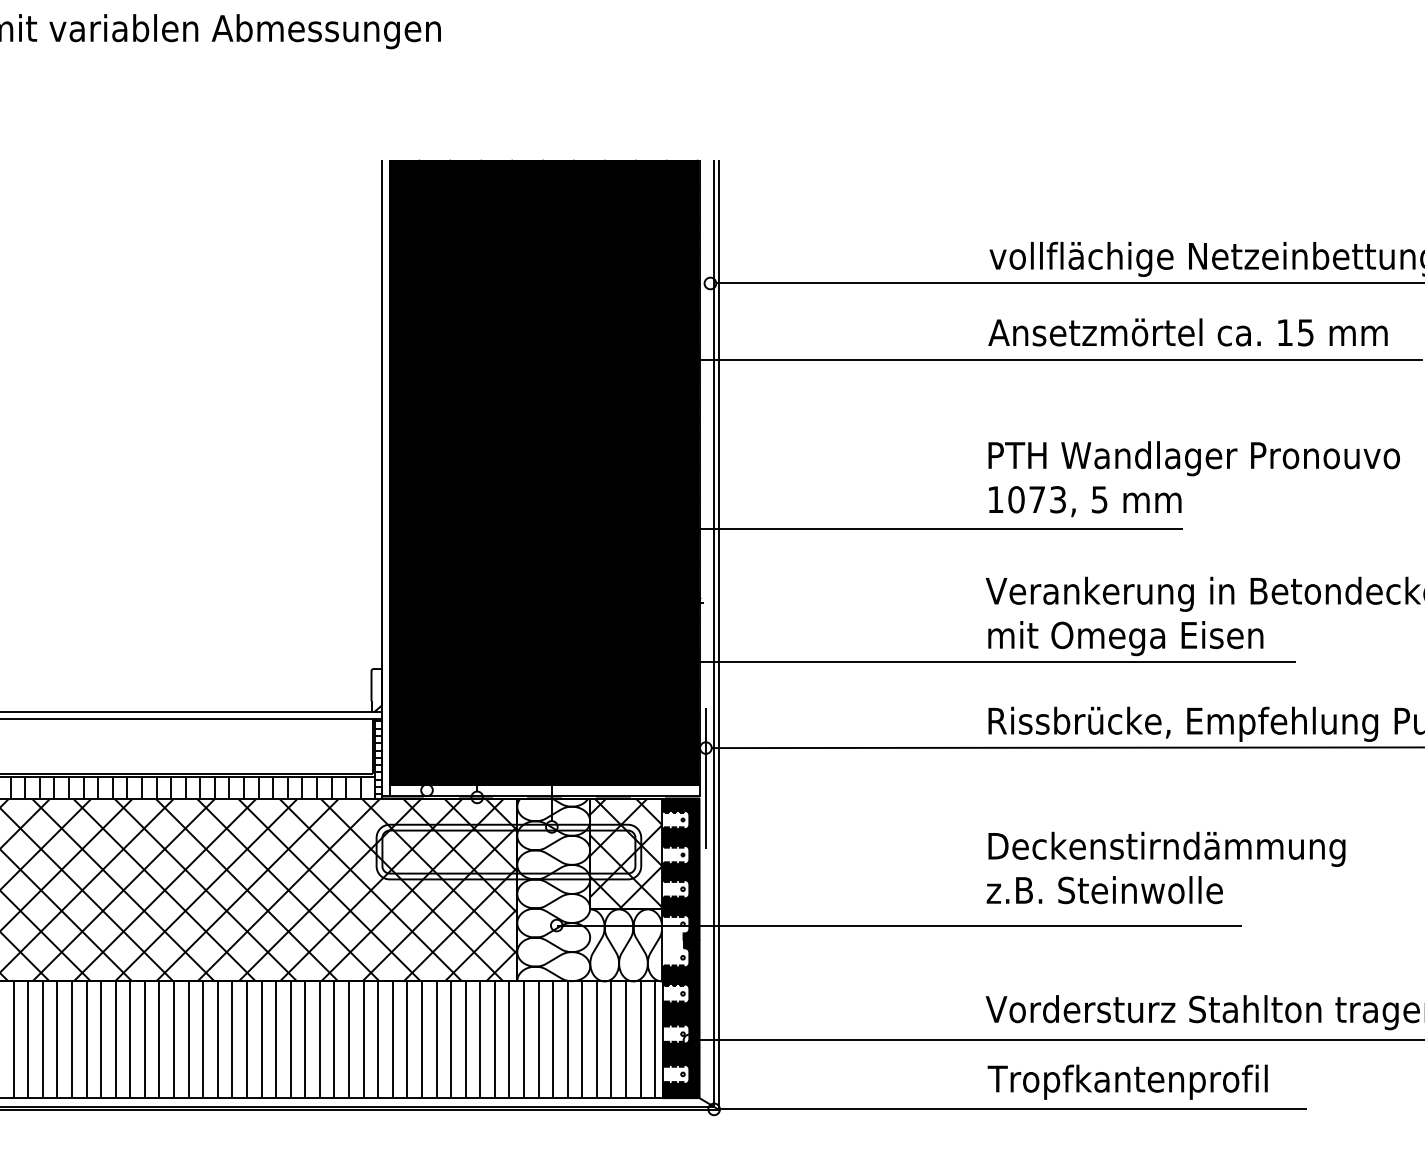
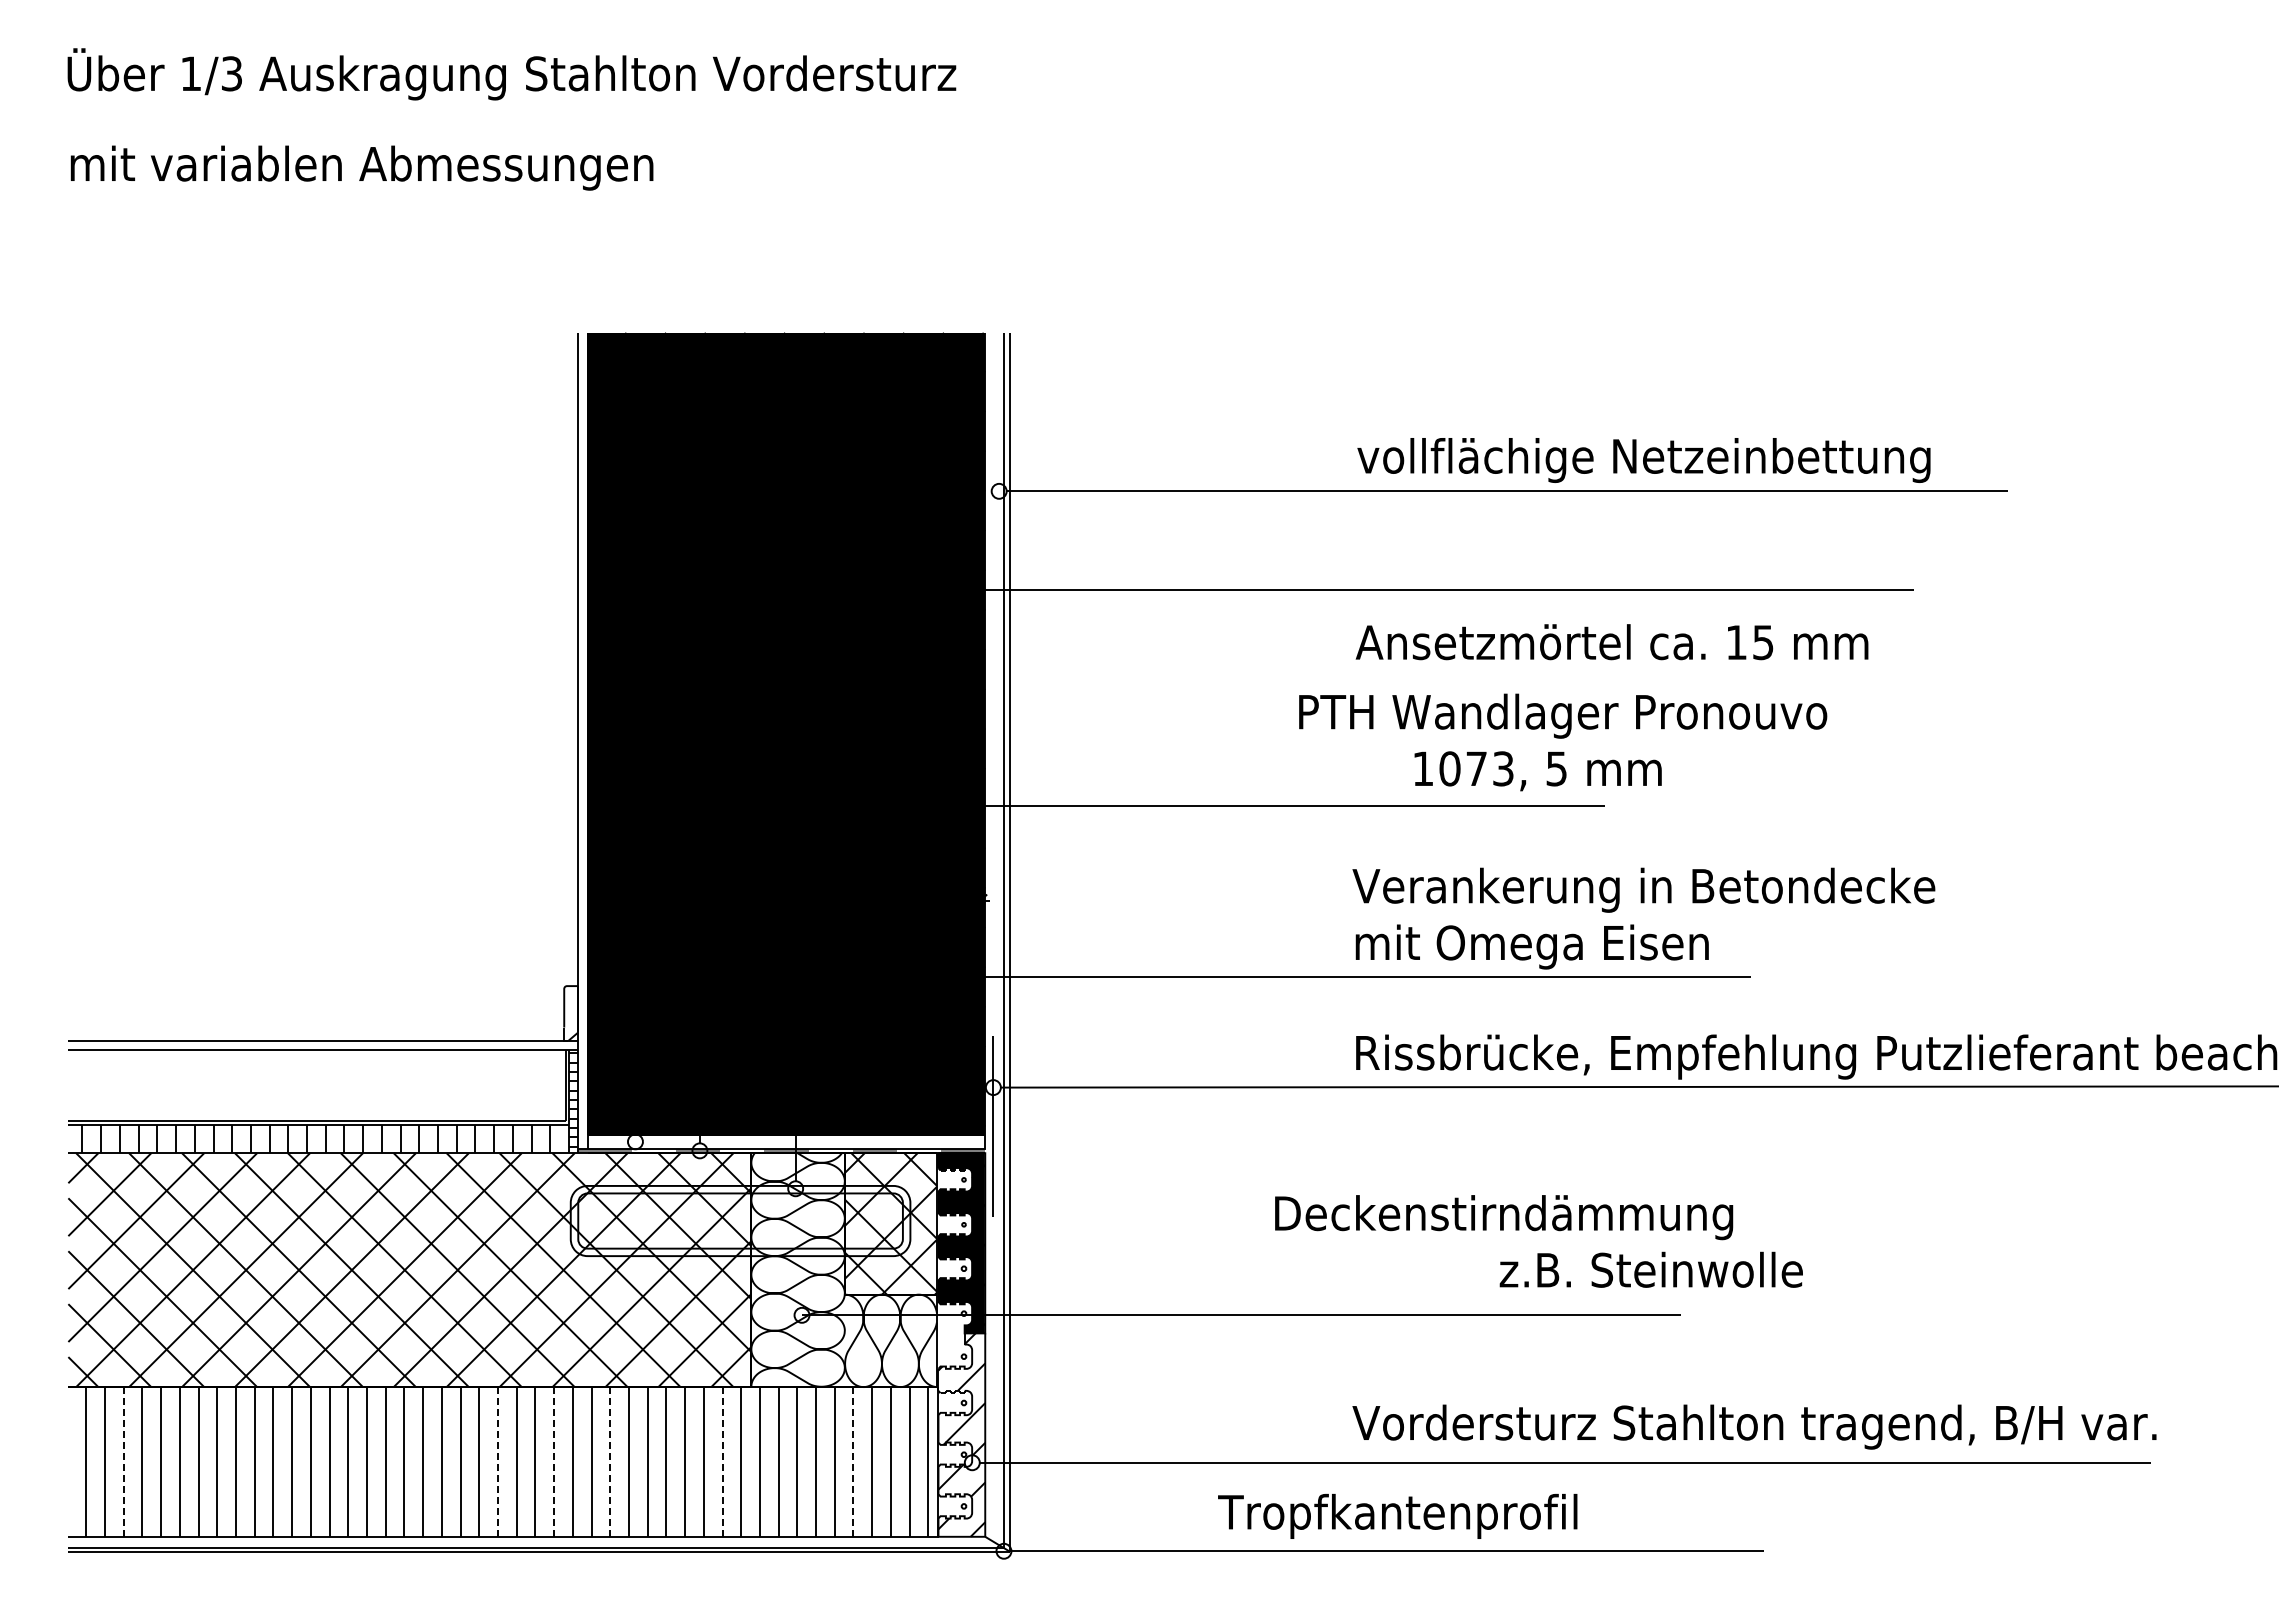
text: (1187, 332) -> (1611, 642), moved
text: (1194, 458) -> (1563, 715), moved
text: (1084, 501) -> (1537, 771), moved
text: (1167, 849) -> (1504, 1217), moved
text: (1104, 889) -> (1650, 1269), moved
fill: (681, 1018) -> (961, 1434), removed
line: (28, 1039) -> (123, 1461), solid -> dashed
line: (319, 1039) -> (497, 1461), solid -> dashed
line: (363, 1039) -> (554, 1461), solid -> dashed
line: (407, 1039) -> (610, 1461), solid -> dashed
line: (494, 1039) -> (722, 1461), solid -> dashed
line: (596, 1039) -> (853, 1461), solid -> dashed
text: (1127, 1082) -> (1397, 1516), moved

